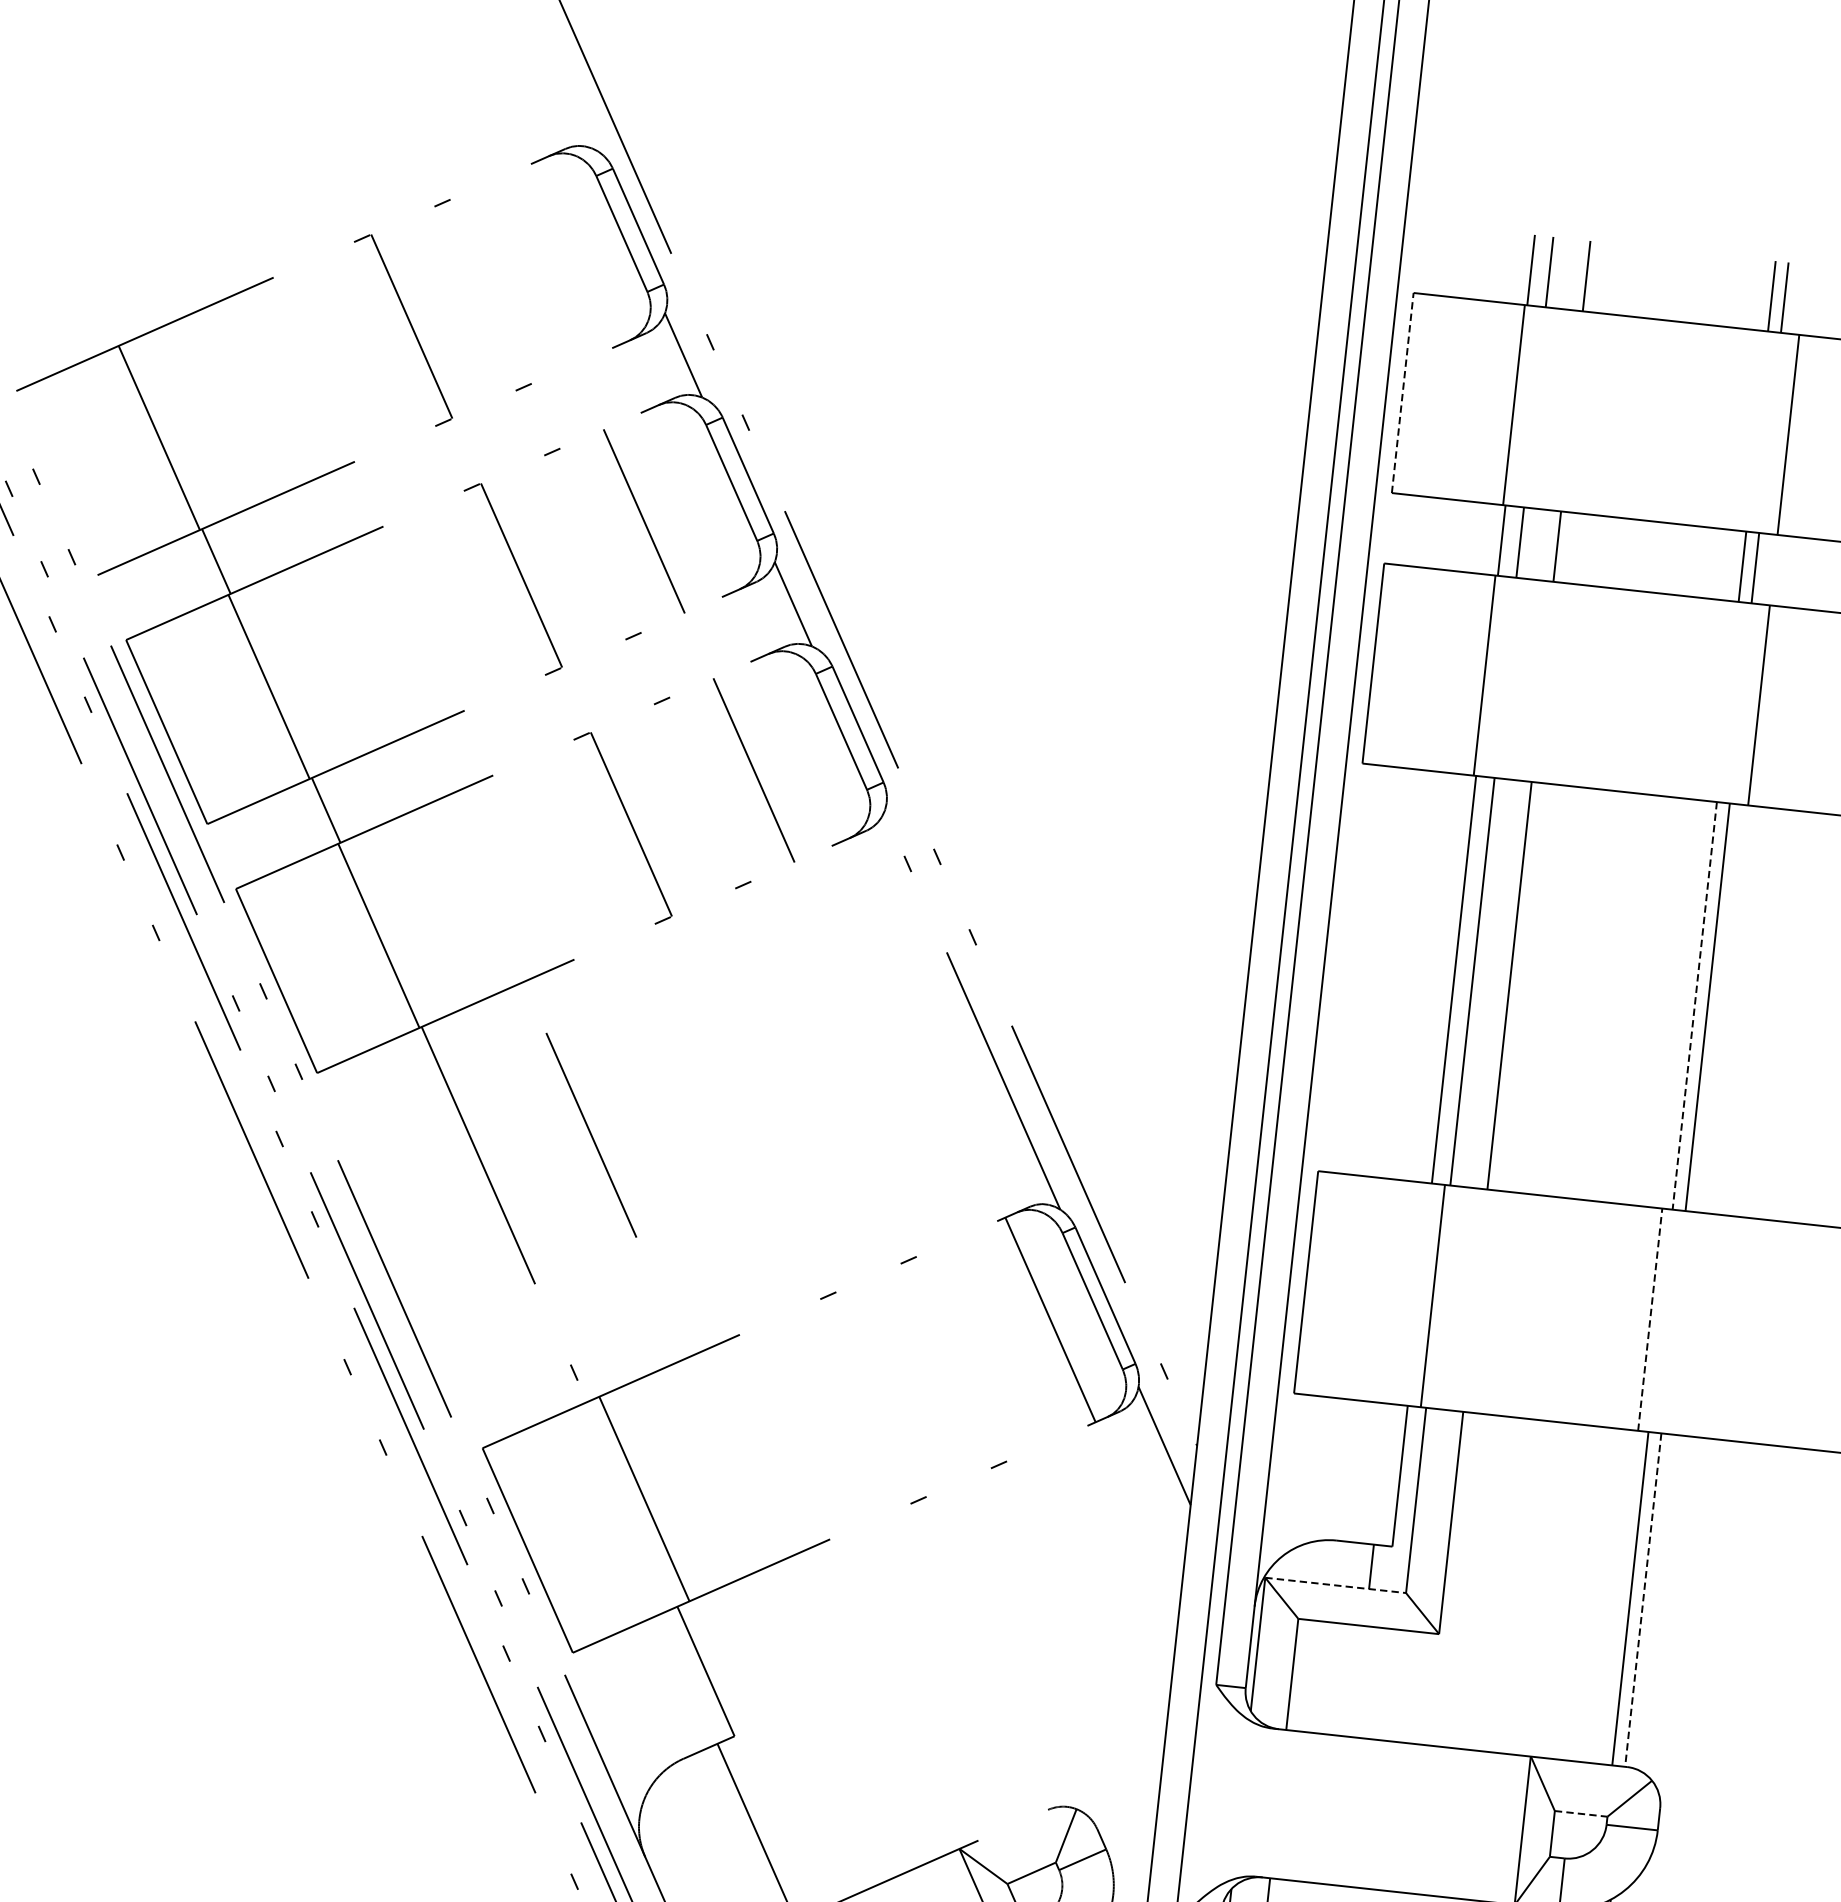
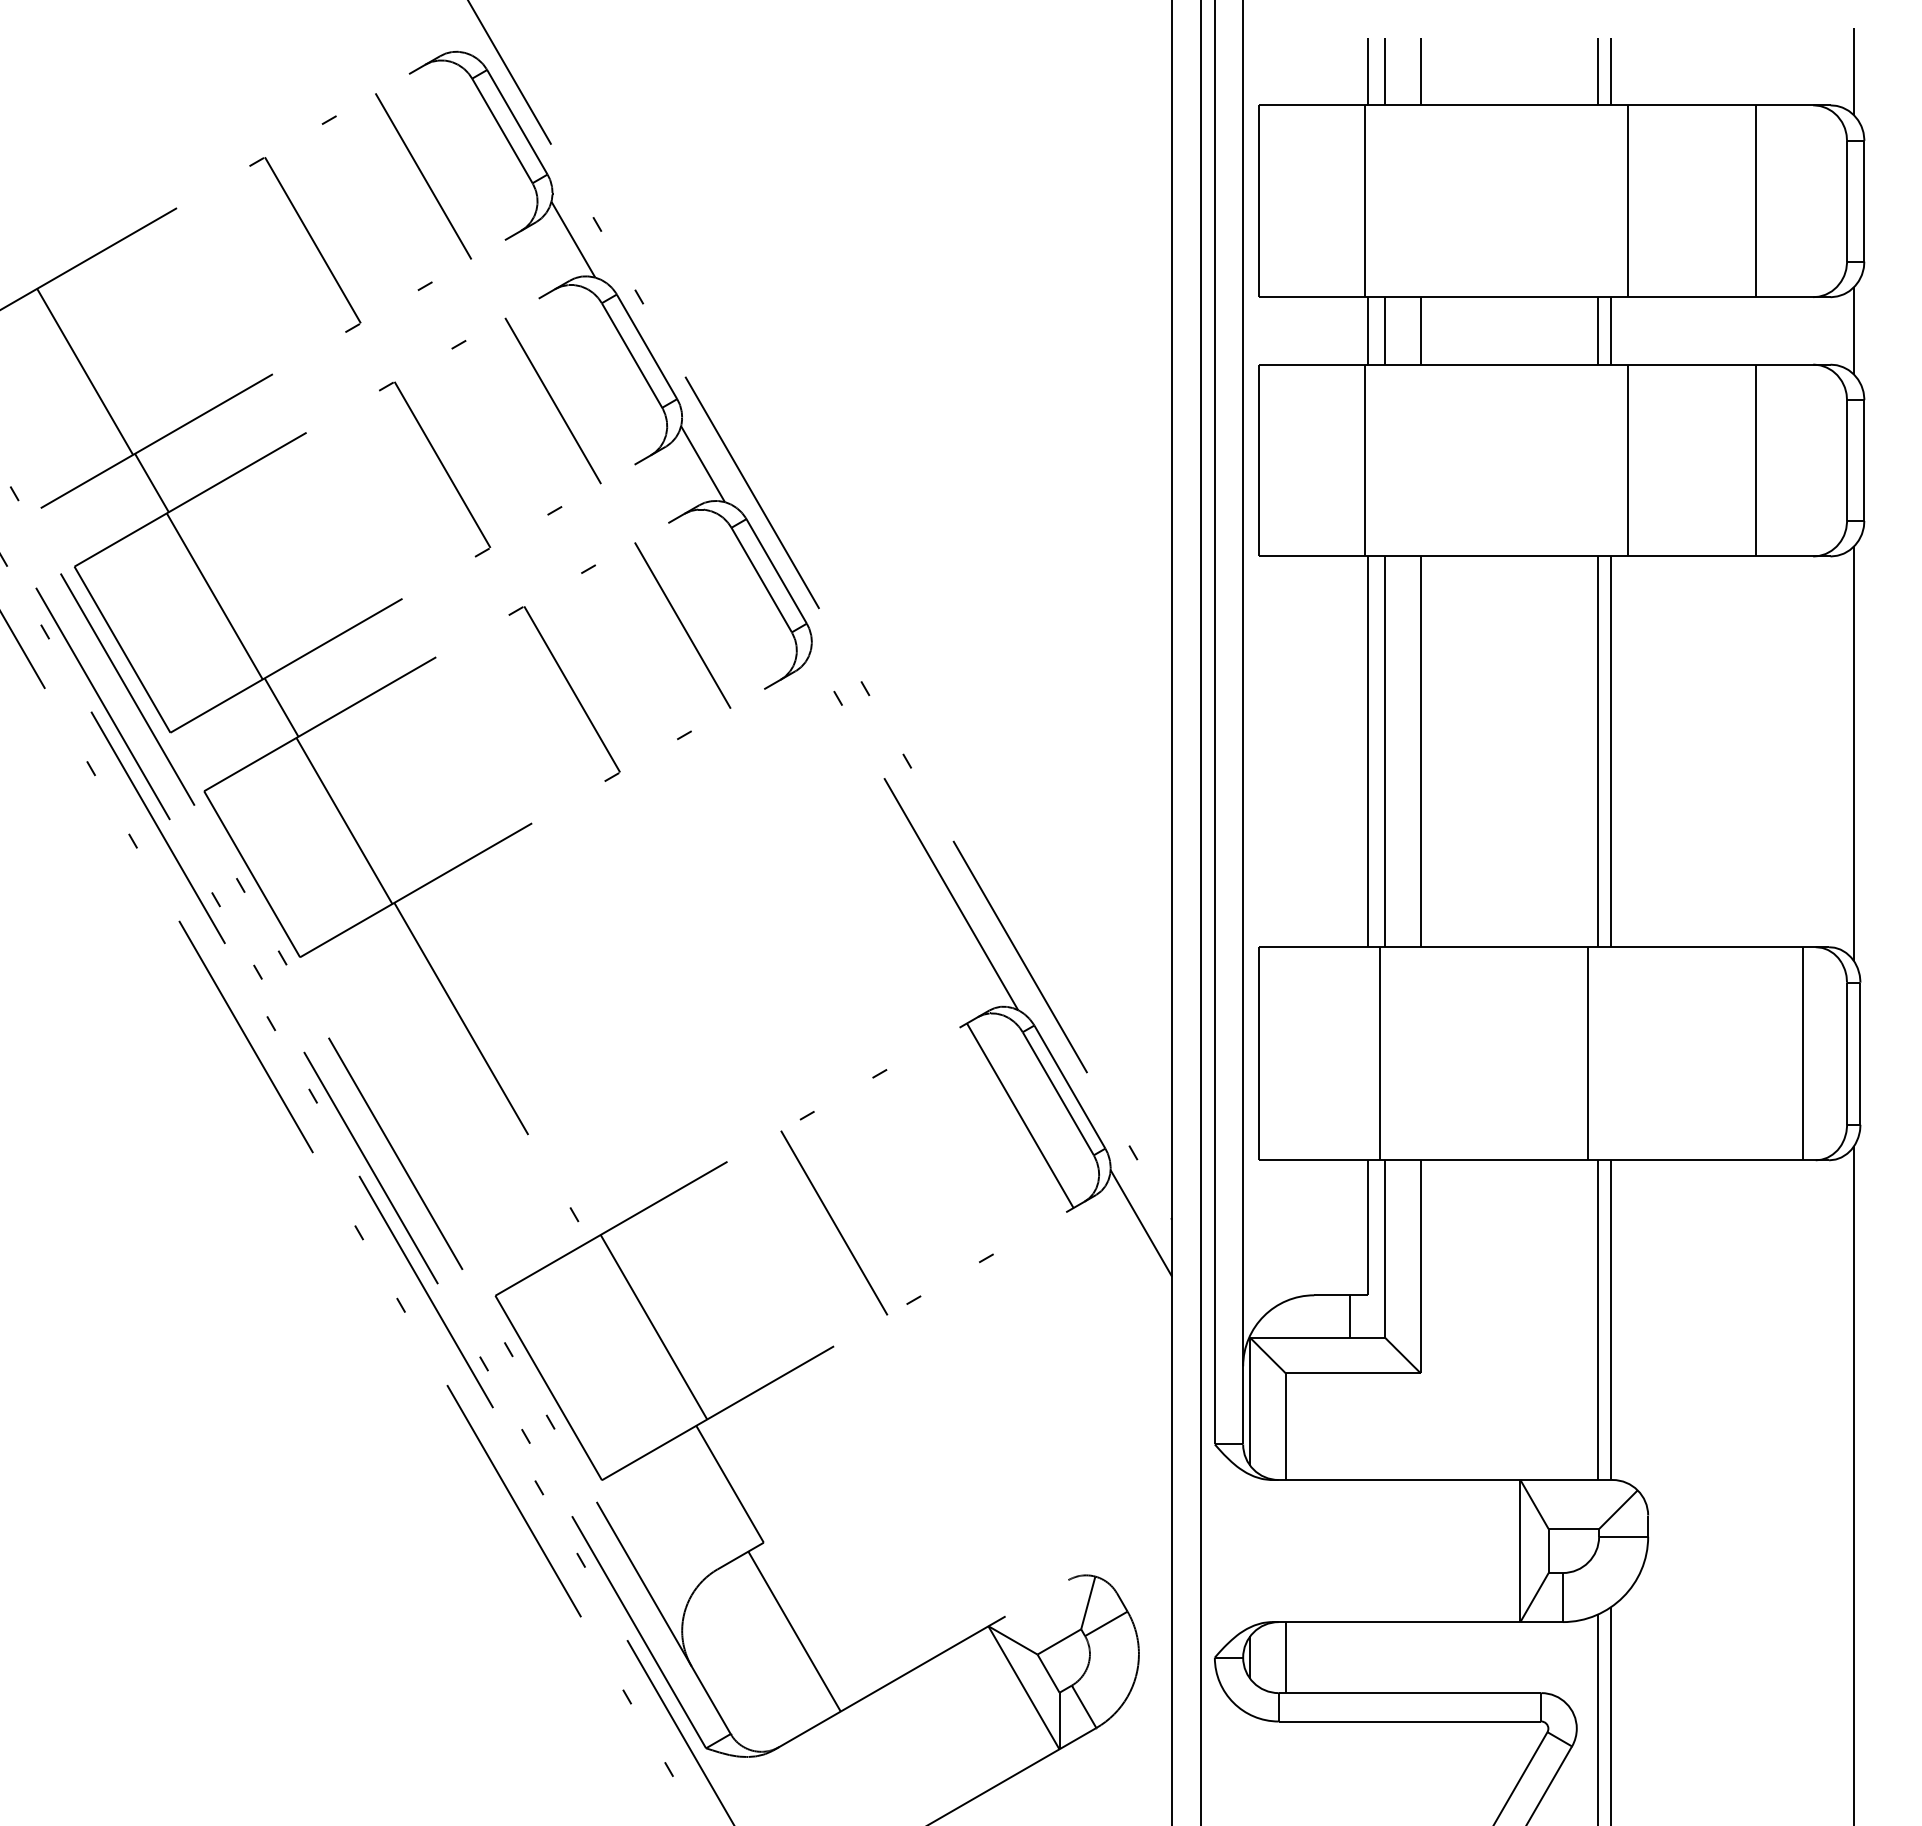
line: (534, 272) -> (423, 176), added
line: (1402, 393) -> (1258, 201), dashed -> solid
line: (1694, 1006) -> (1598, 752), dashed -> solid
line: (591, 1134) -> (834, 1222), moved
line: (1650, 1319) -> (1588, 1053), dashed -> solid
line: (1336, 1585) -> (1318, 1337), dashed -> solid
line: (1643, 1600) -> (1610, 1320), dashed -> solid
line: (1581, 1814) -> (1574, 1529), dashed -> solid

